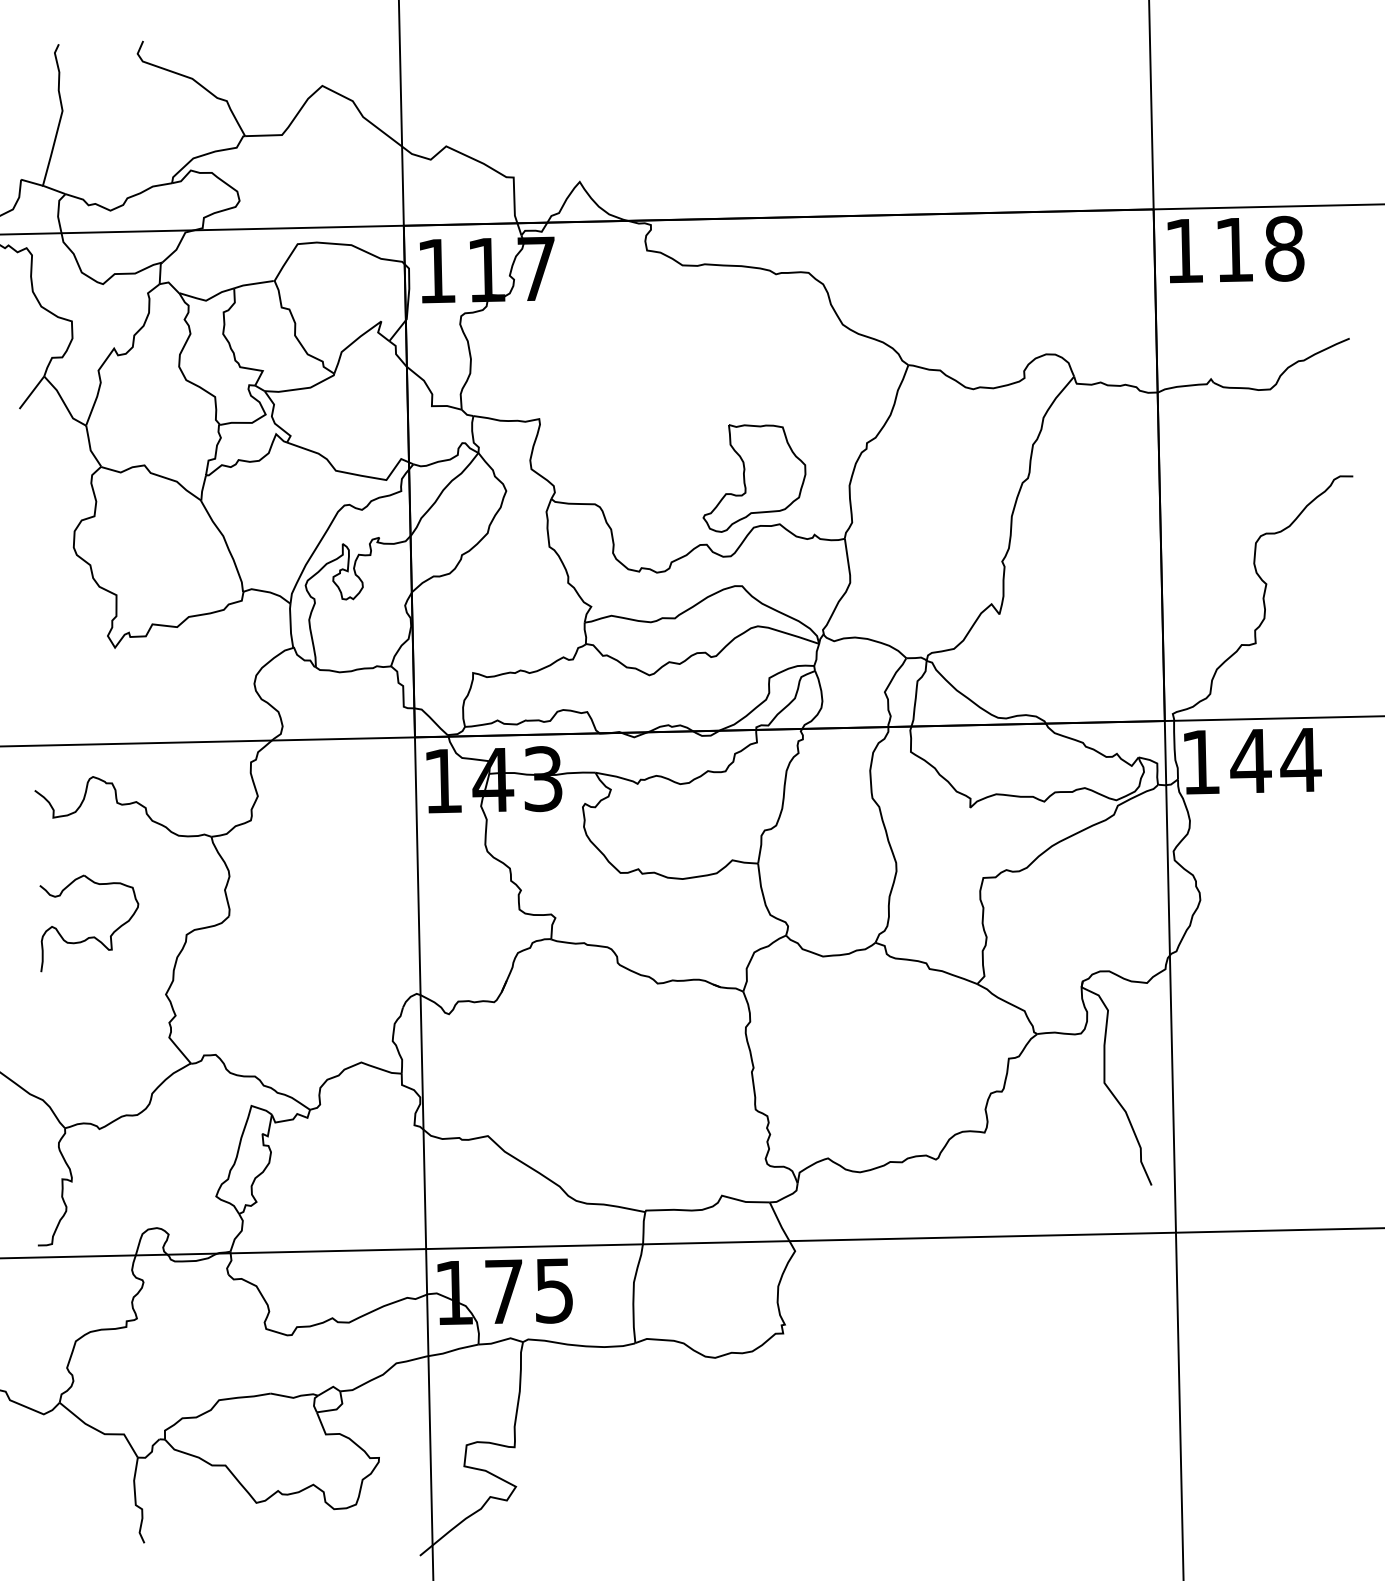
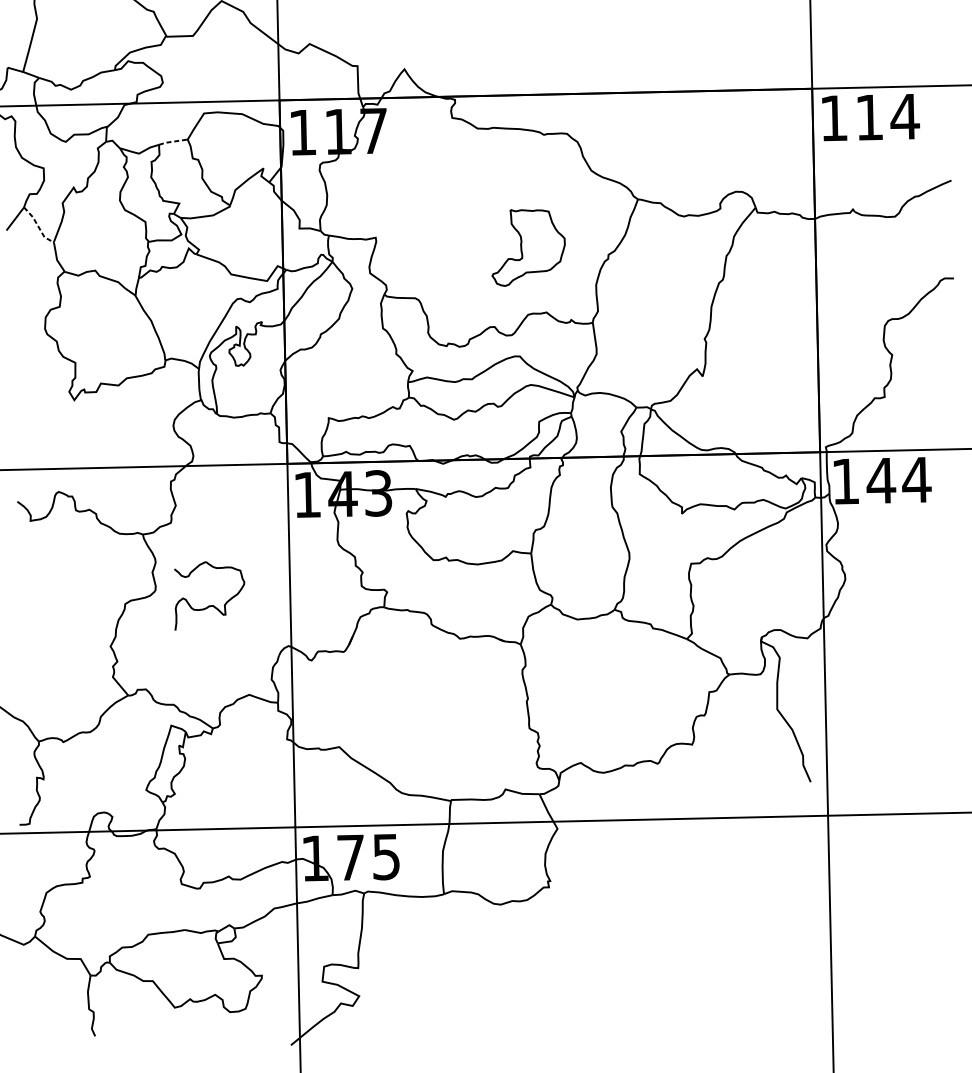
text: (1284, 248) -> (905, 116), 118 -> 114
line: (252, 284) -> (172, 142), solid -> dashed
line: (64, 403) -> (38, 226), solid -> dashed
part: (754, 478) -> (528, 247), moved
part: (90, 936) -> (210, 605), moved

